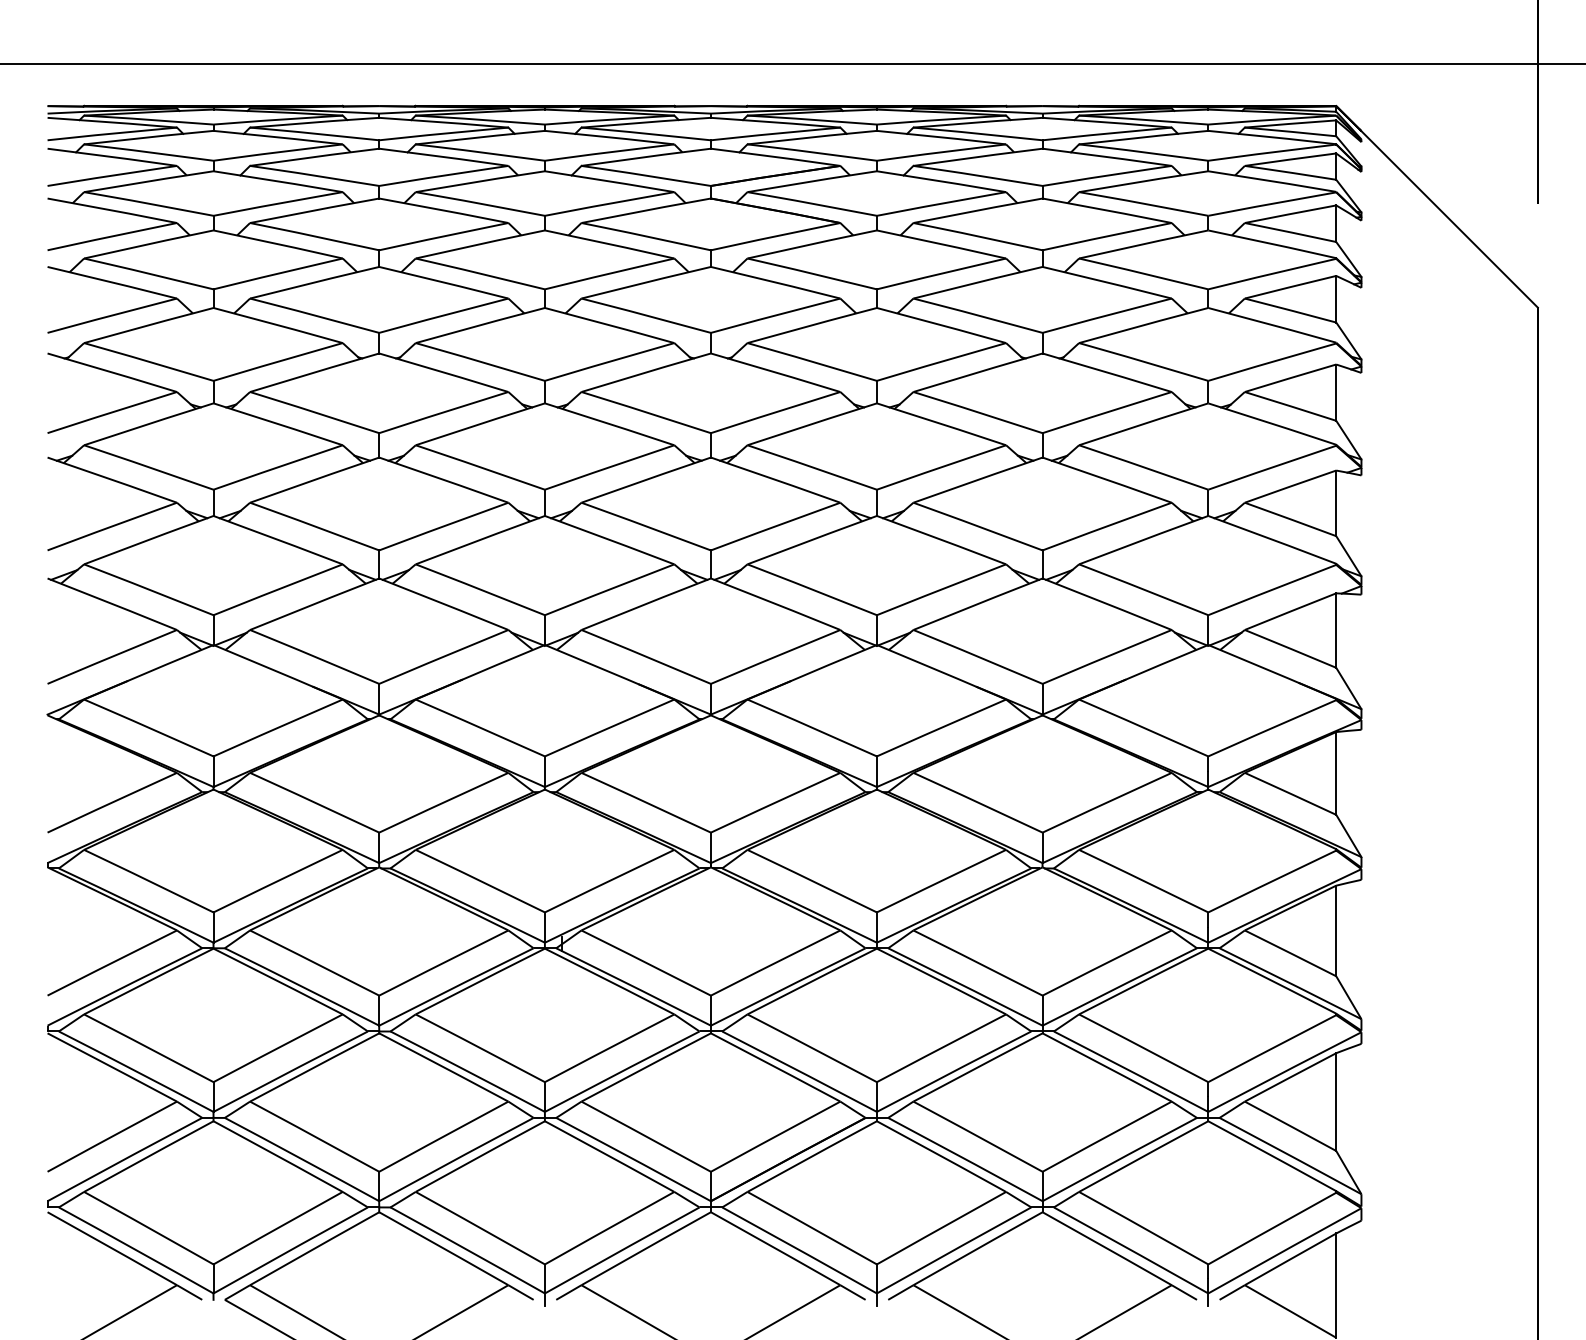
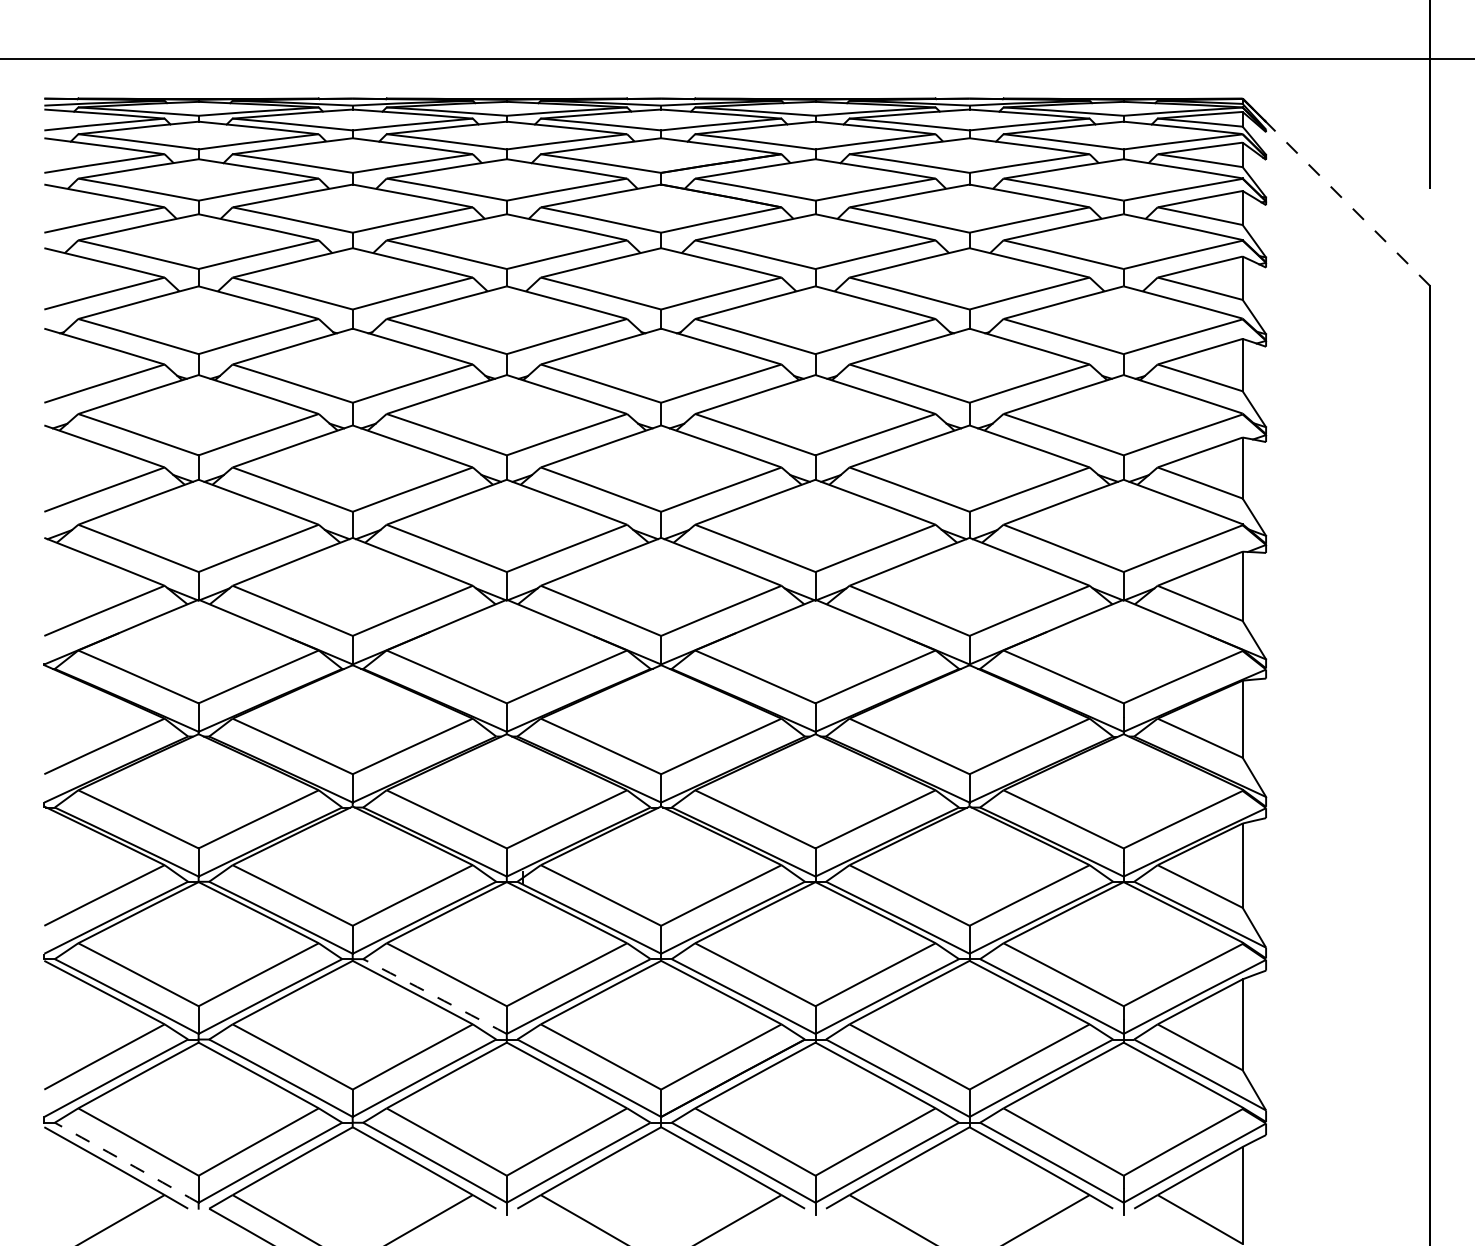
line: (1437, 206) -> (1336, 191), solid -> dashed
arc: (467, 1071) -> (434, 996), solid -> dashed
arc: (136, 1250) -> (127, 1162), solid -> dashed

